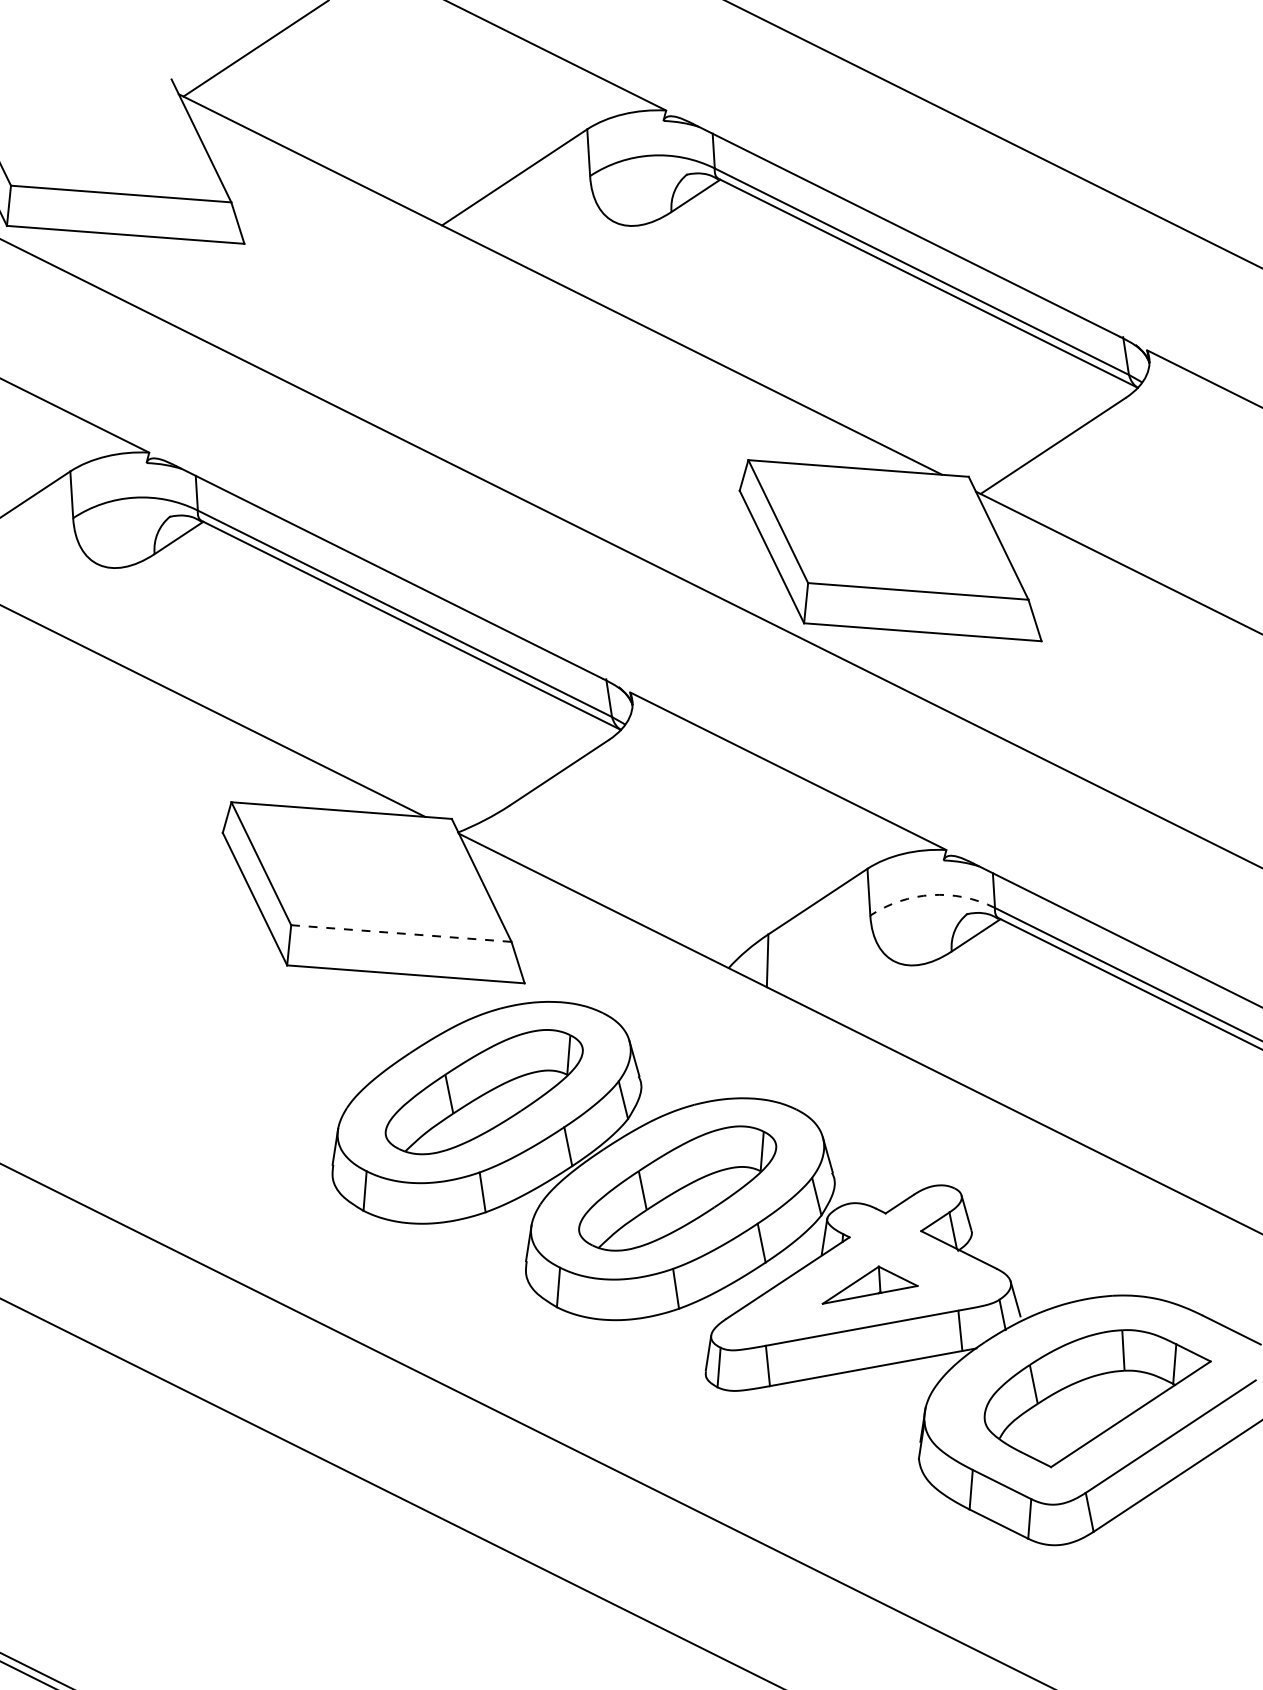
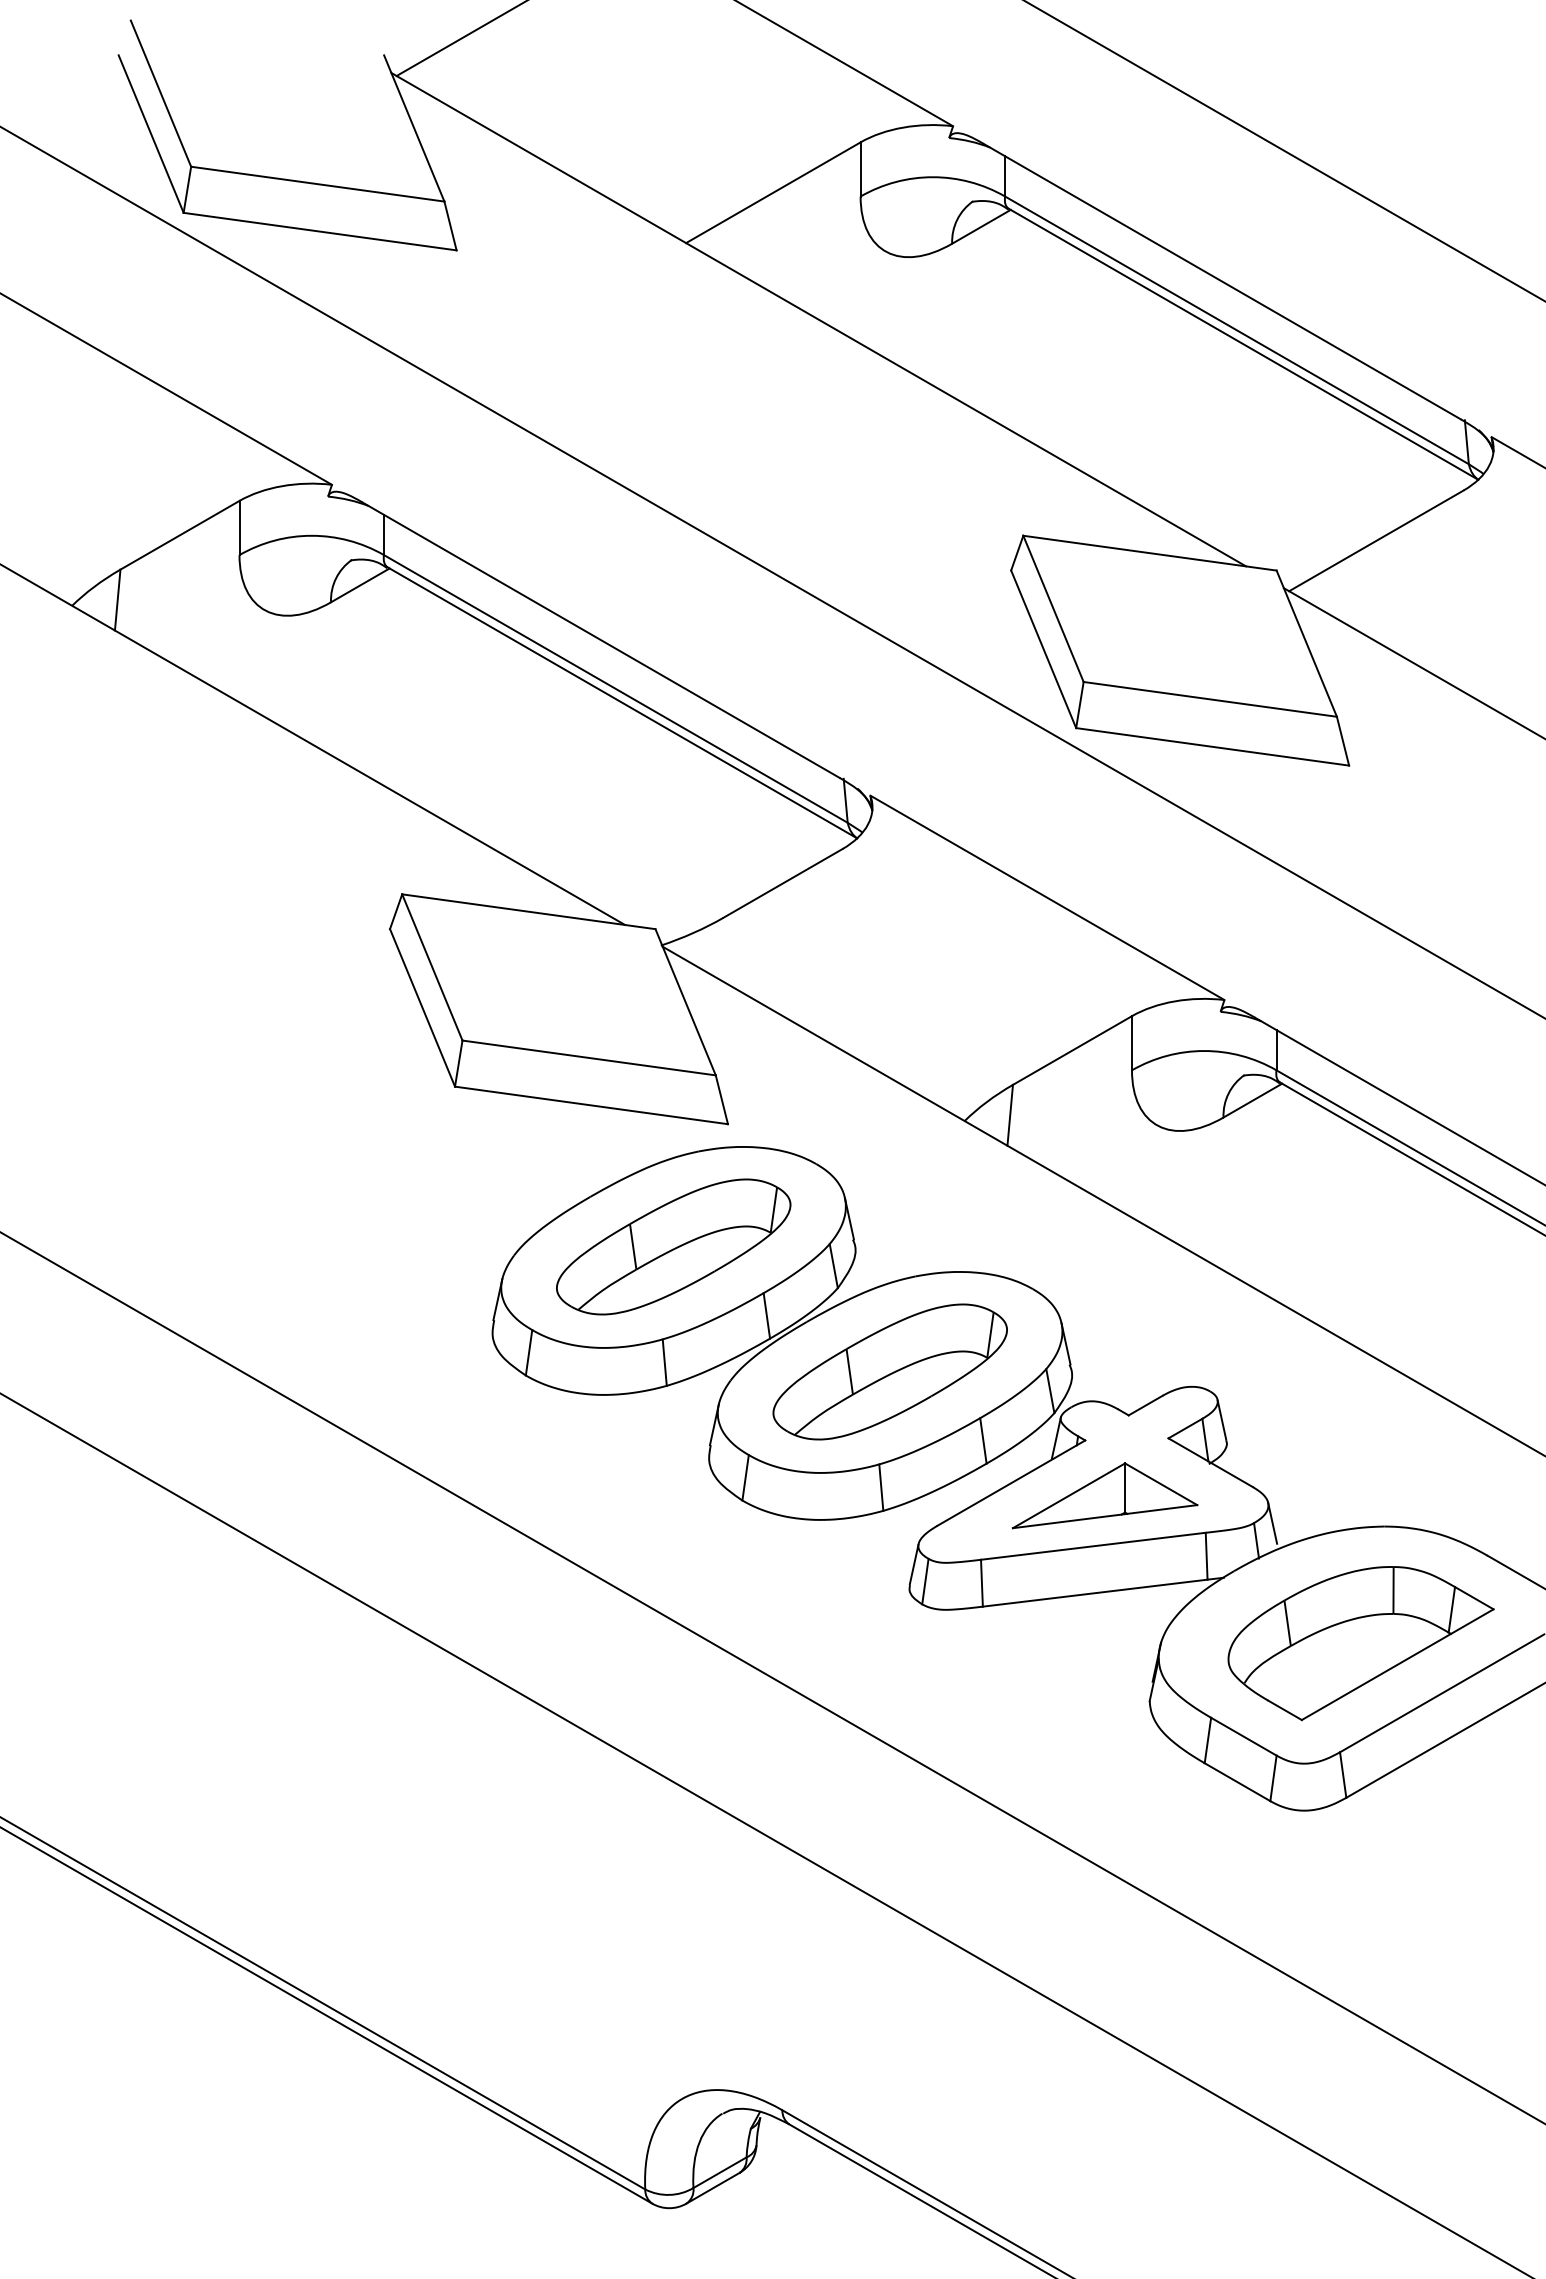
arc: (931, 895) -> (1204, 1051), dashed -> solid
line: (401, 933) -> (589, 1057), dashed -> solid
part: (869, 1283) -> (1104, 1495), size x1.67

